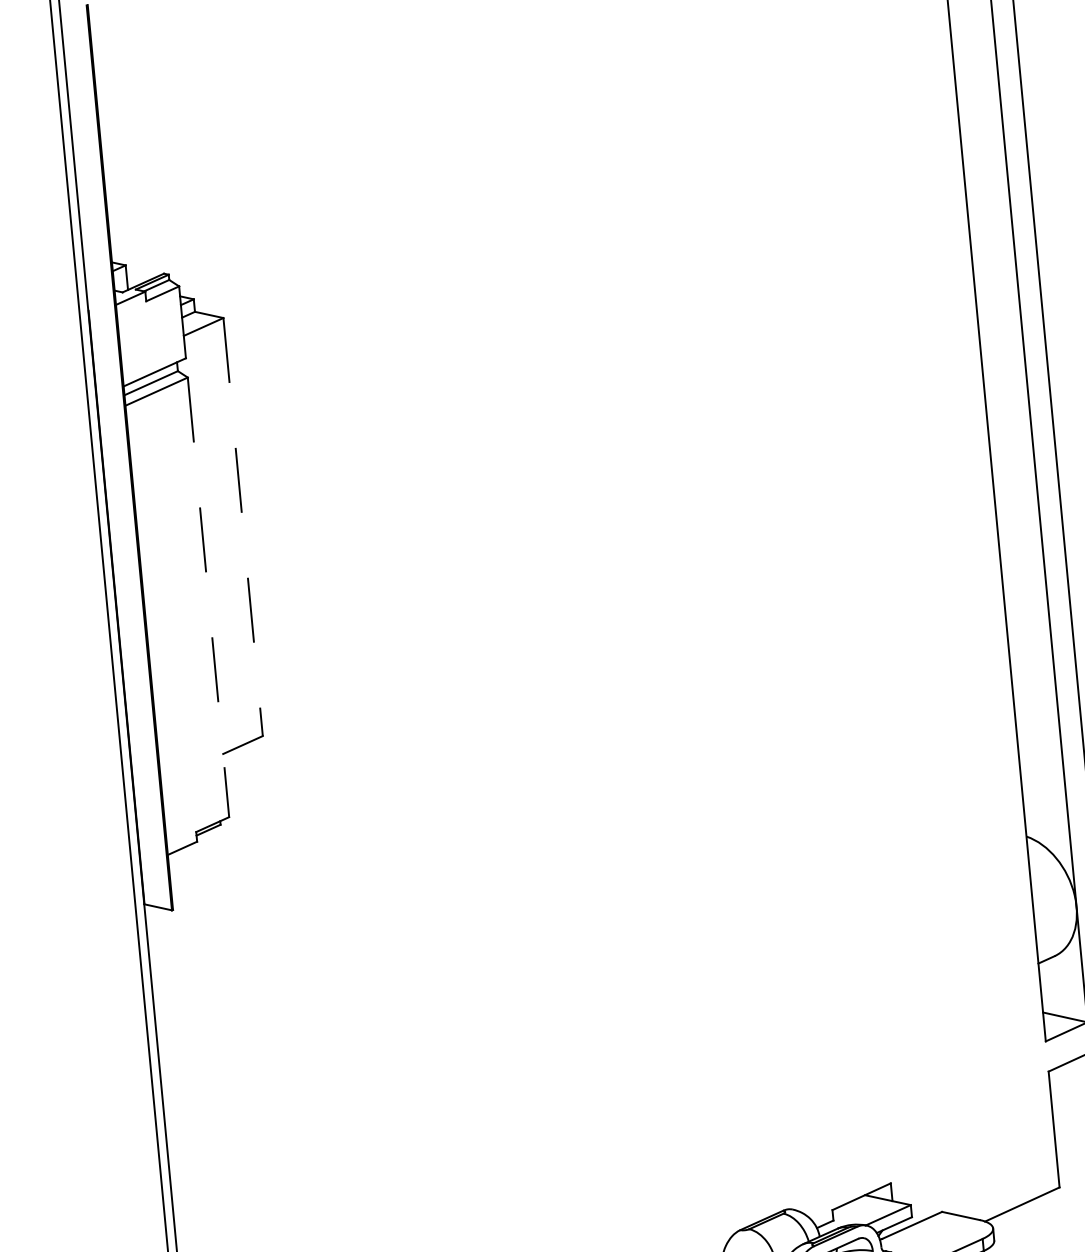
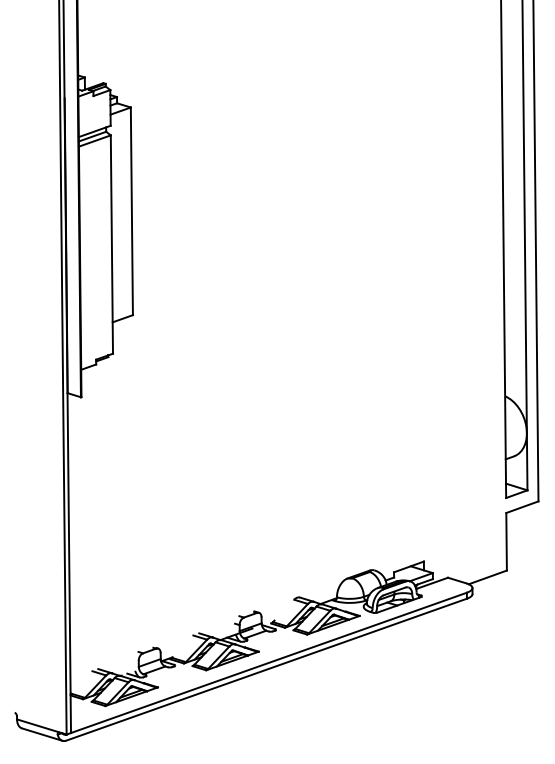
line: (242, 527) -> (131, 211), dashed -> solid
line: (207, 599) -> (111, 245), dashed -> solid

